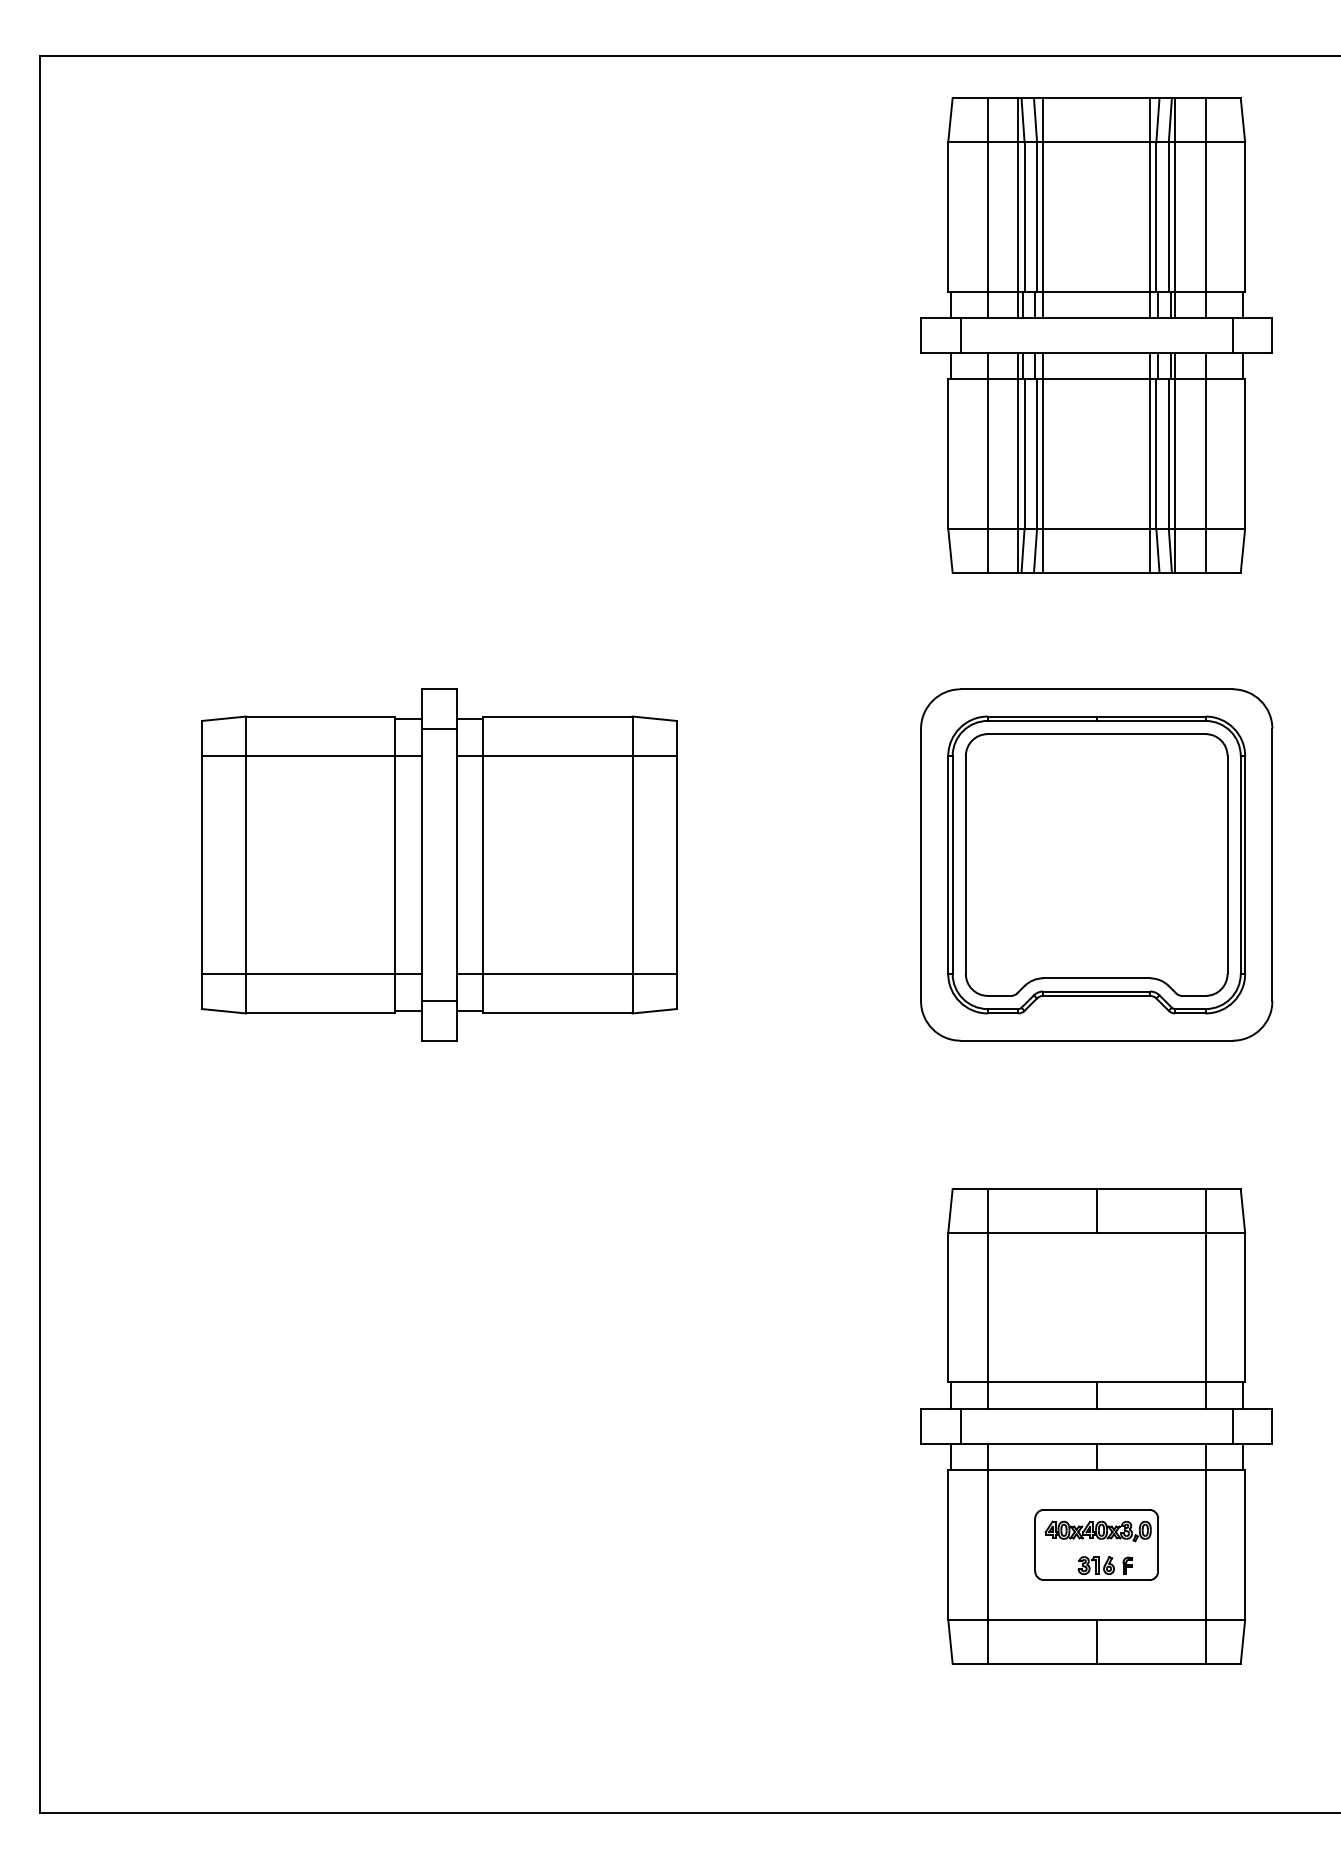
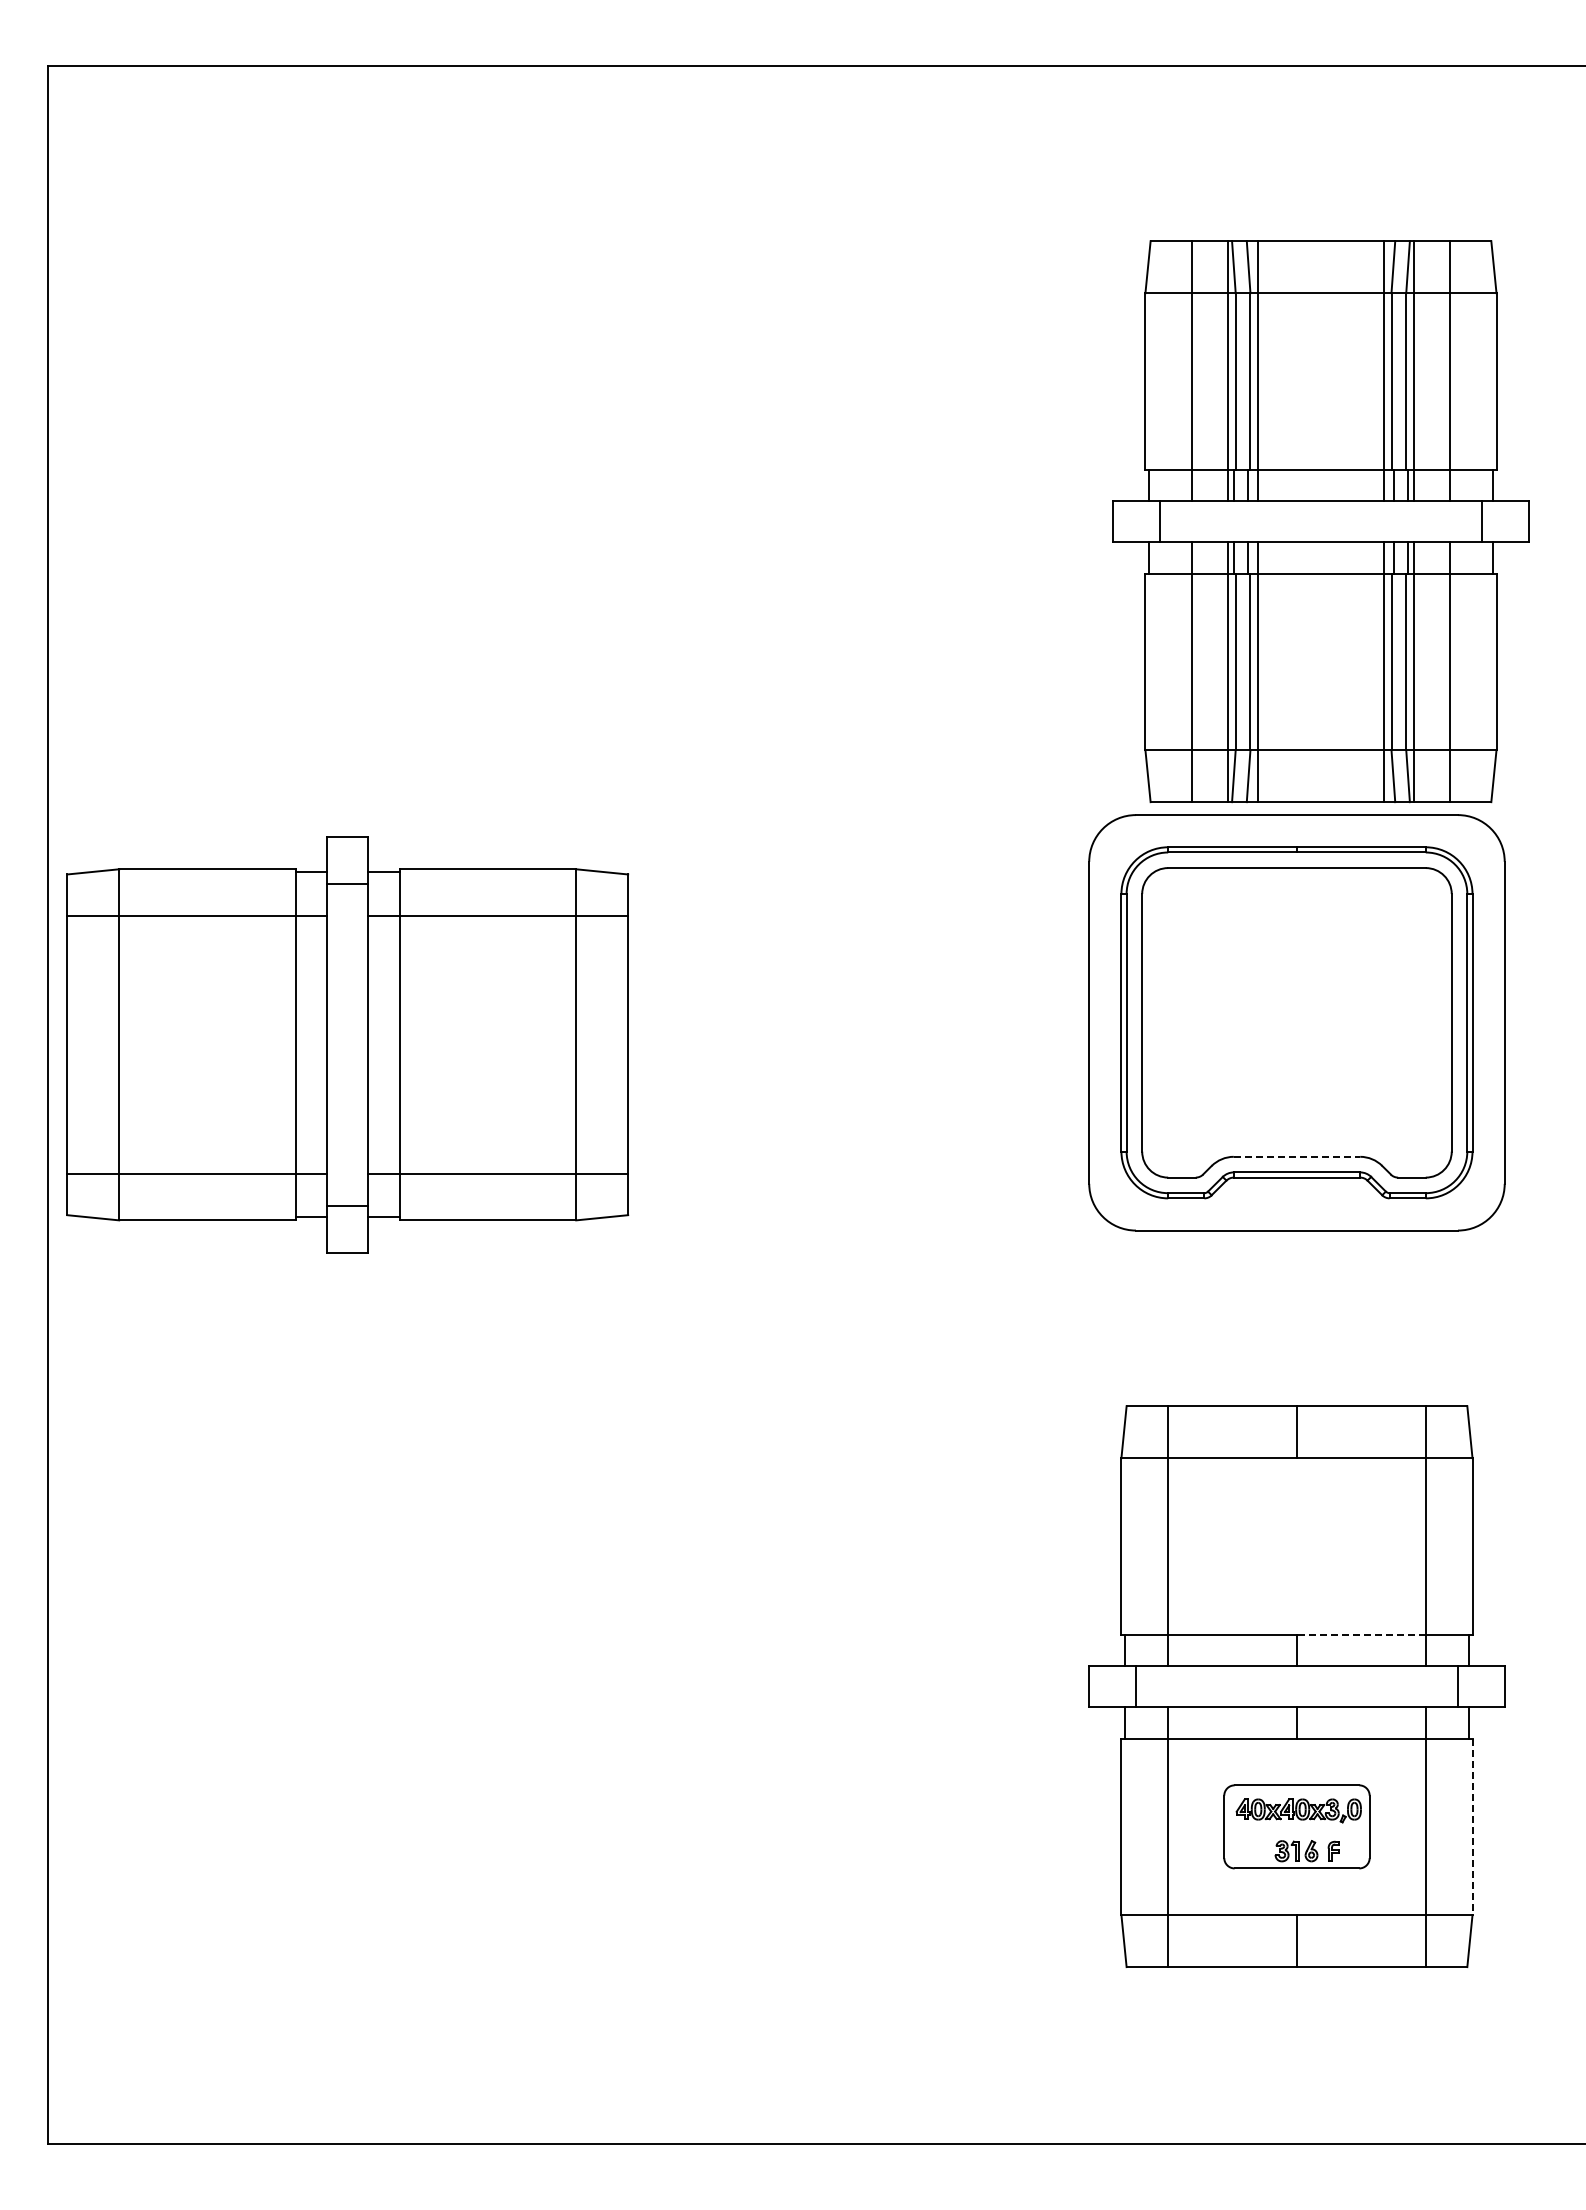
part: (1096, 335) -> (1320, 521), moved
part: (439, 864) -> (347, 1044), moved
line: (1097, 978) -> (1297, 1156), solid -> dashed
line: (1150, 1382) -> (1360, 1634), solid -> dashed
line: (1245, 1545) -> (1472, 1827), solid -> dashed

